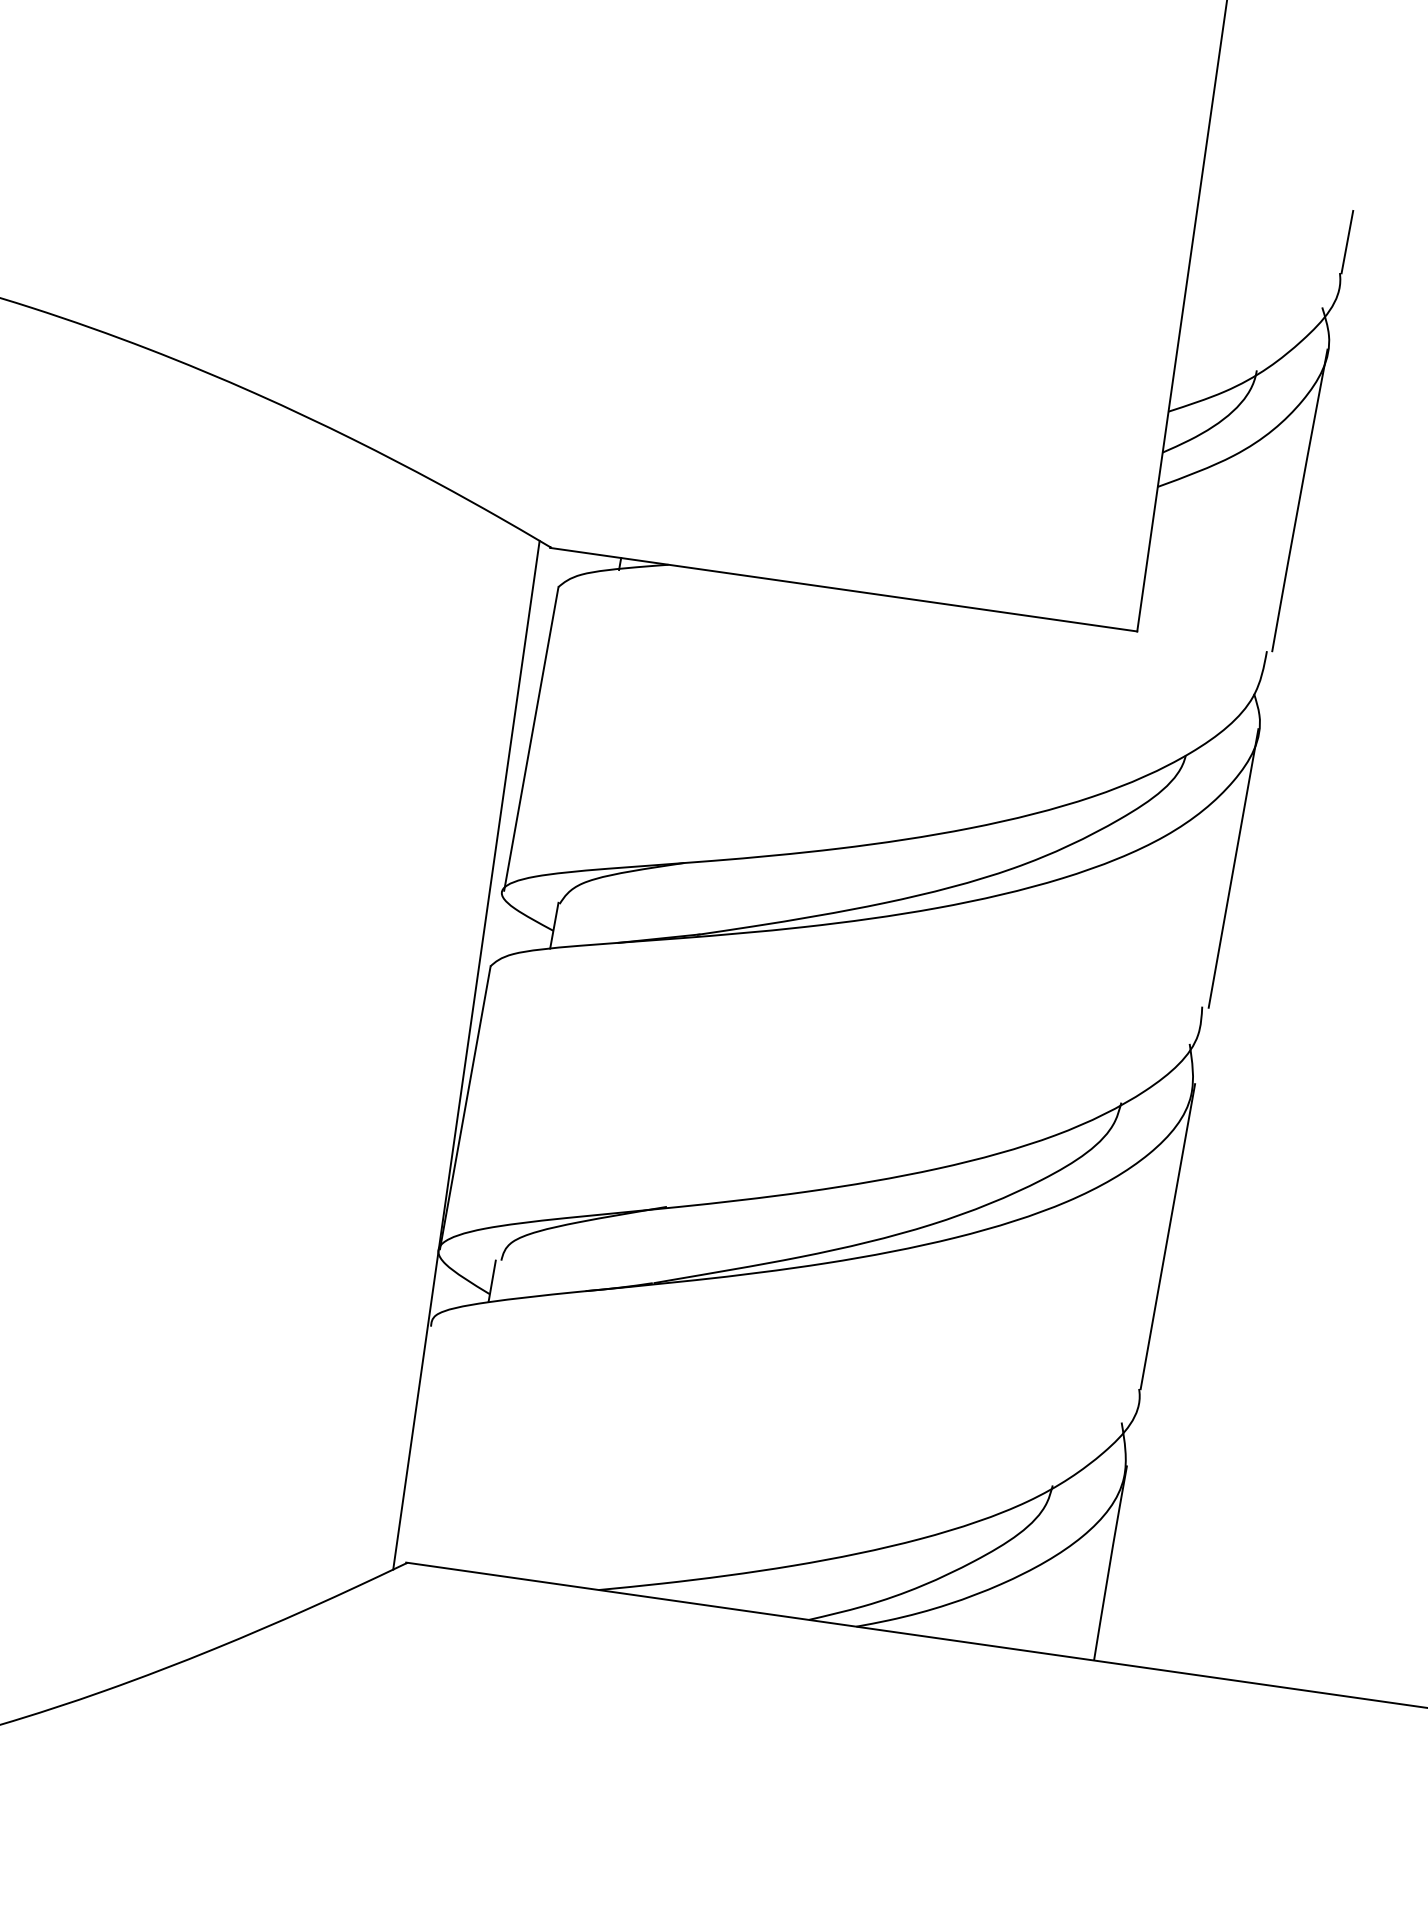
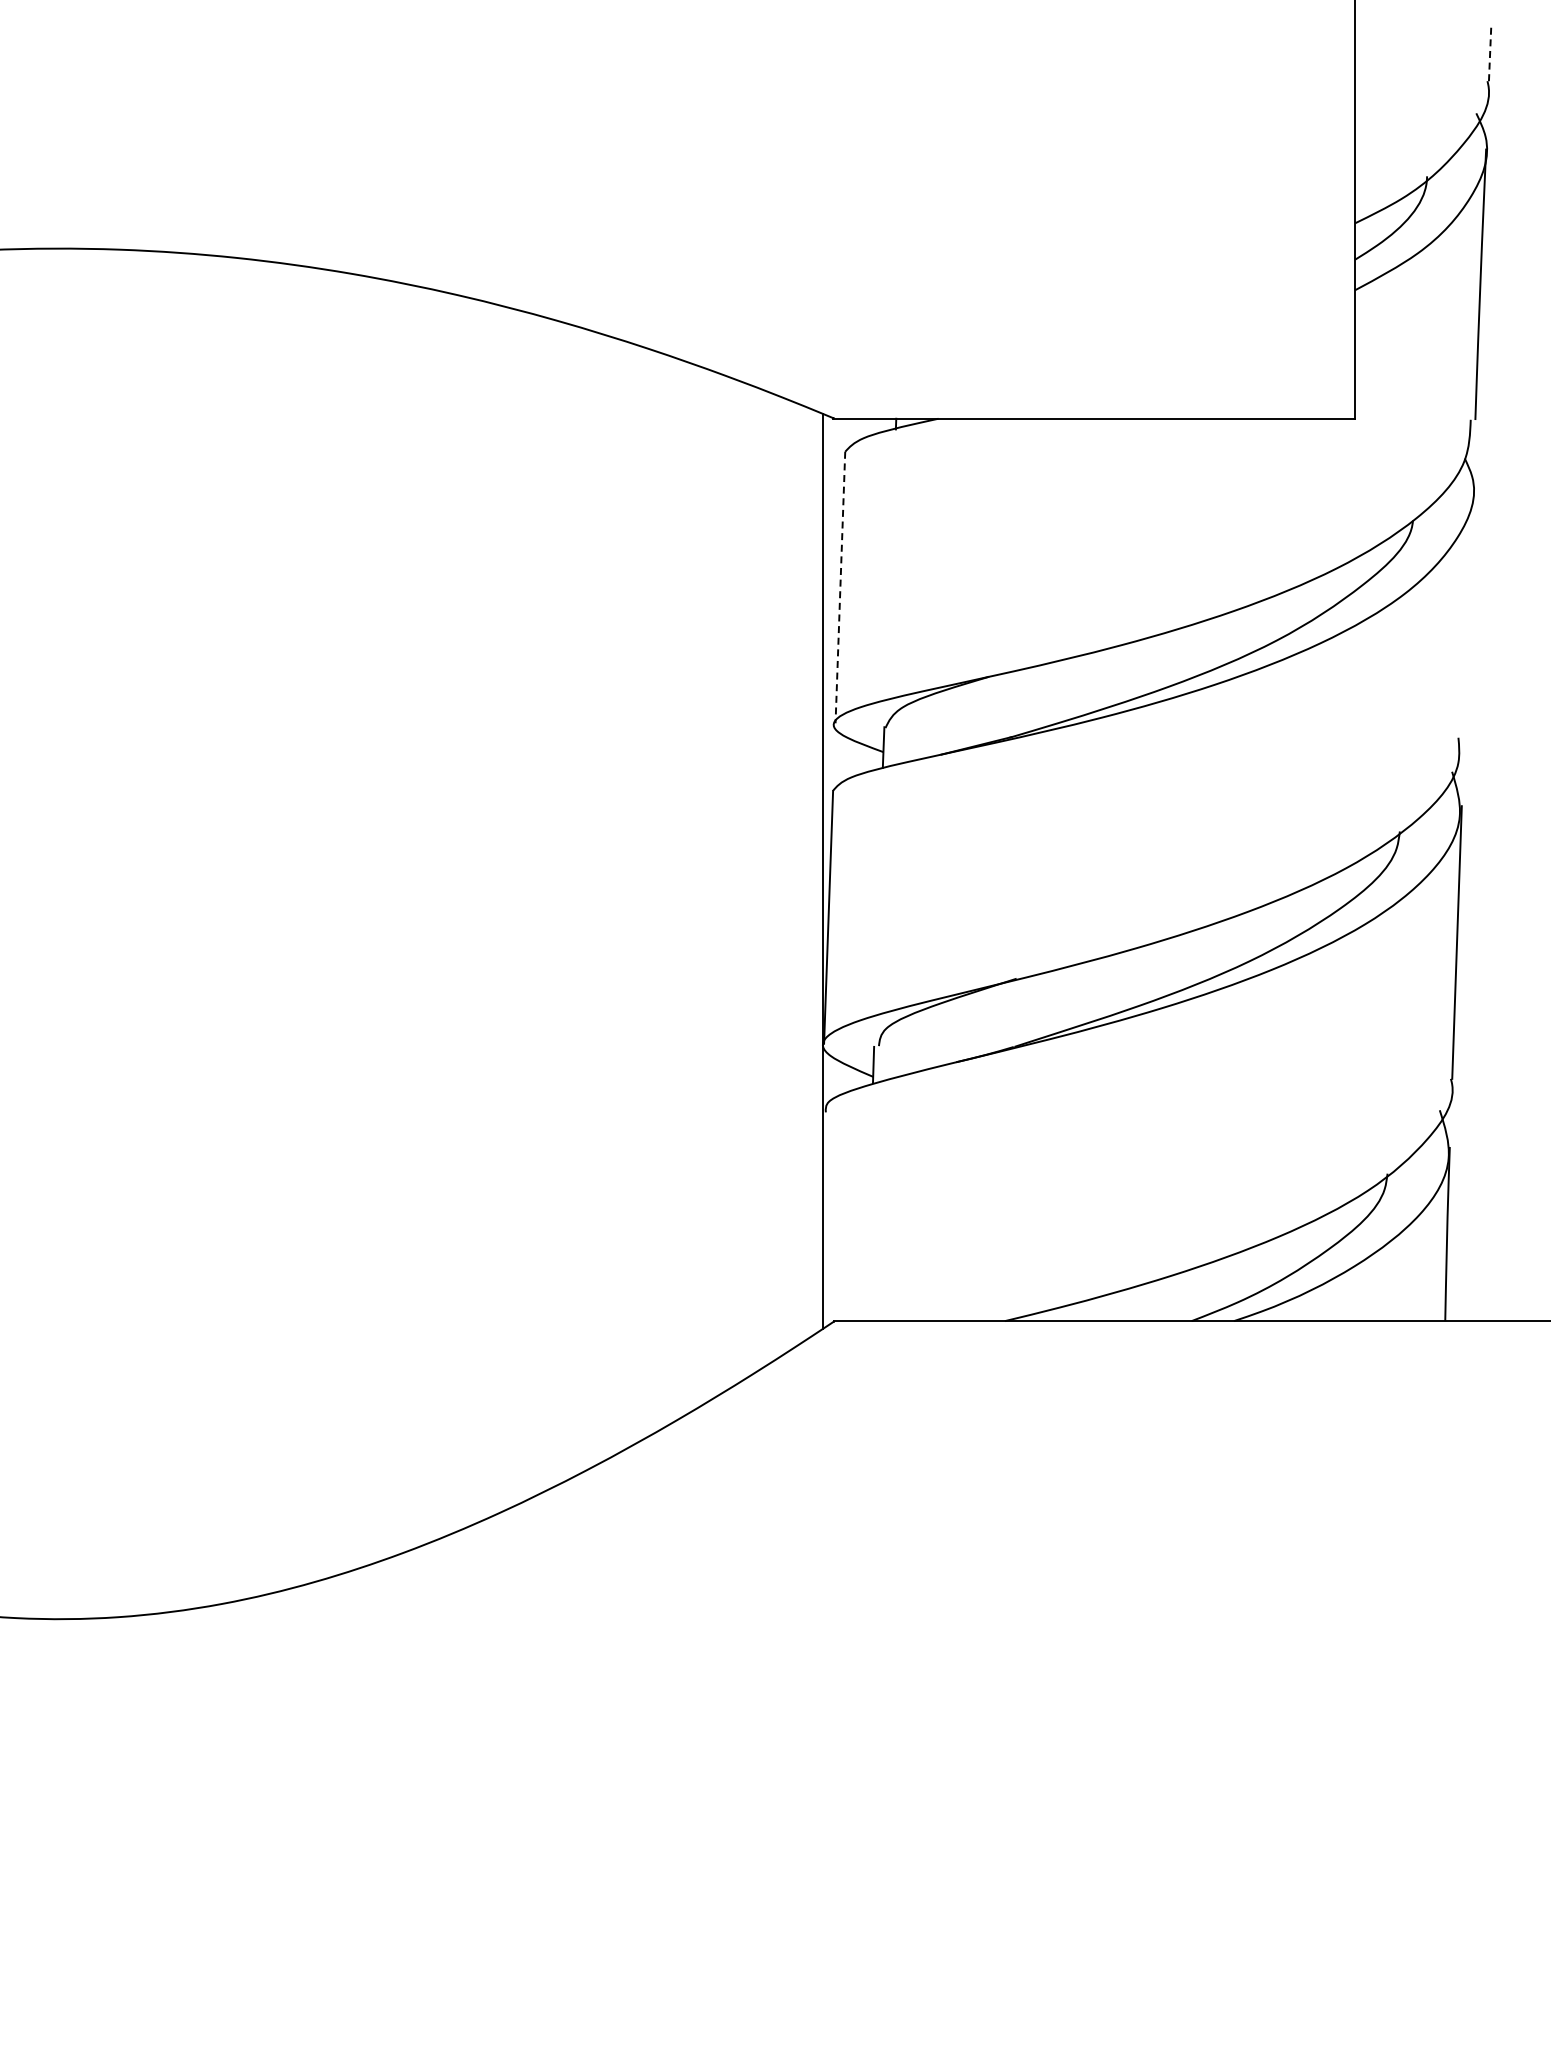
line: (1347, 242) -> (1490, 53), solid -> dashed
line: (531, 738) -> (840, 587), solid -> dashed
line: (1233, 867) -> (1468, 612), removed

